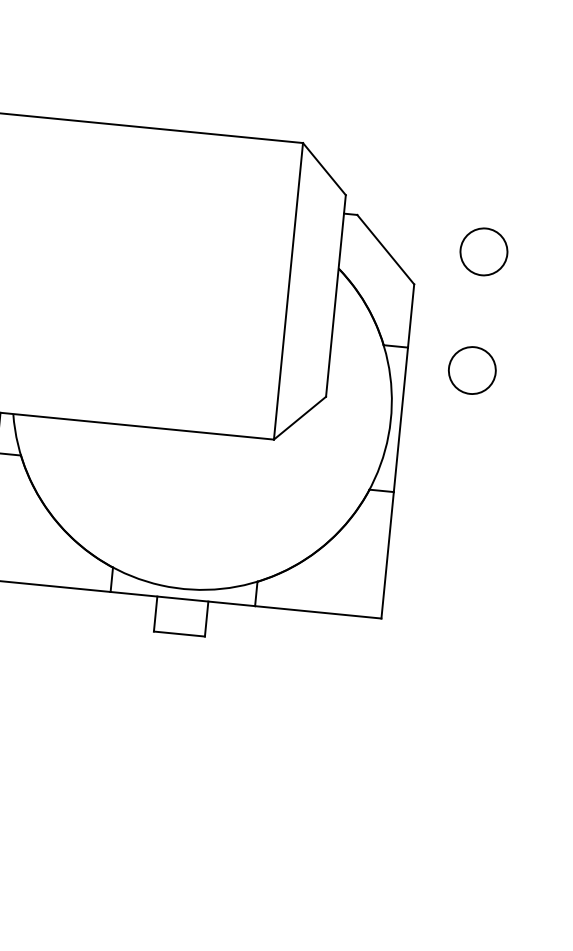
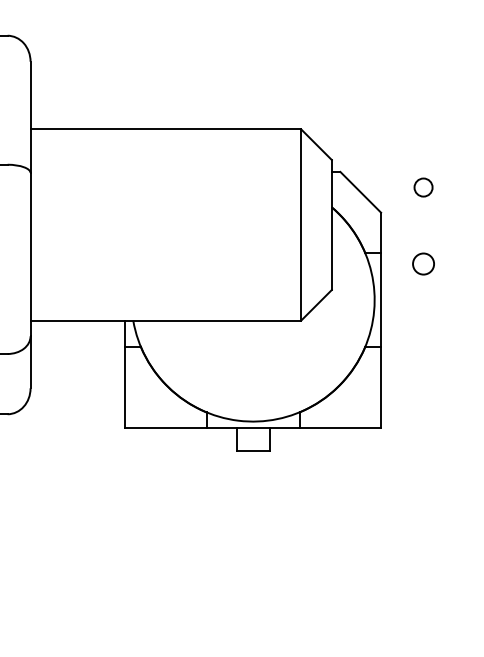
circle: (483, 251) -> (423, 187), size x0.6
circle: (472, 369) -> (423, 263), size x0.7

